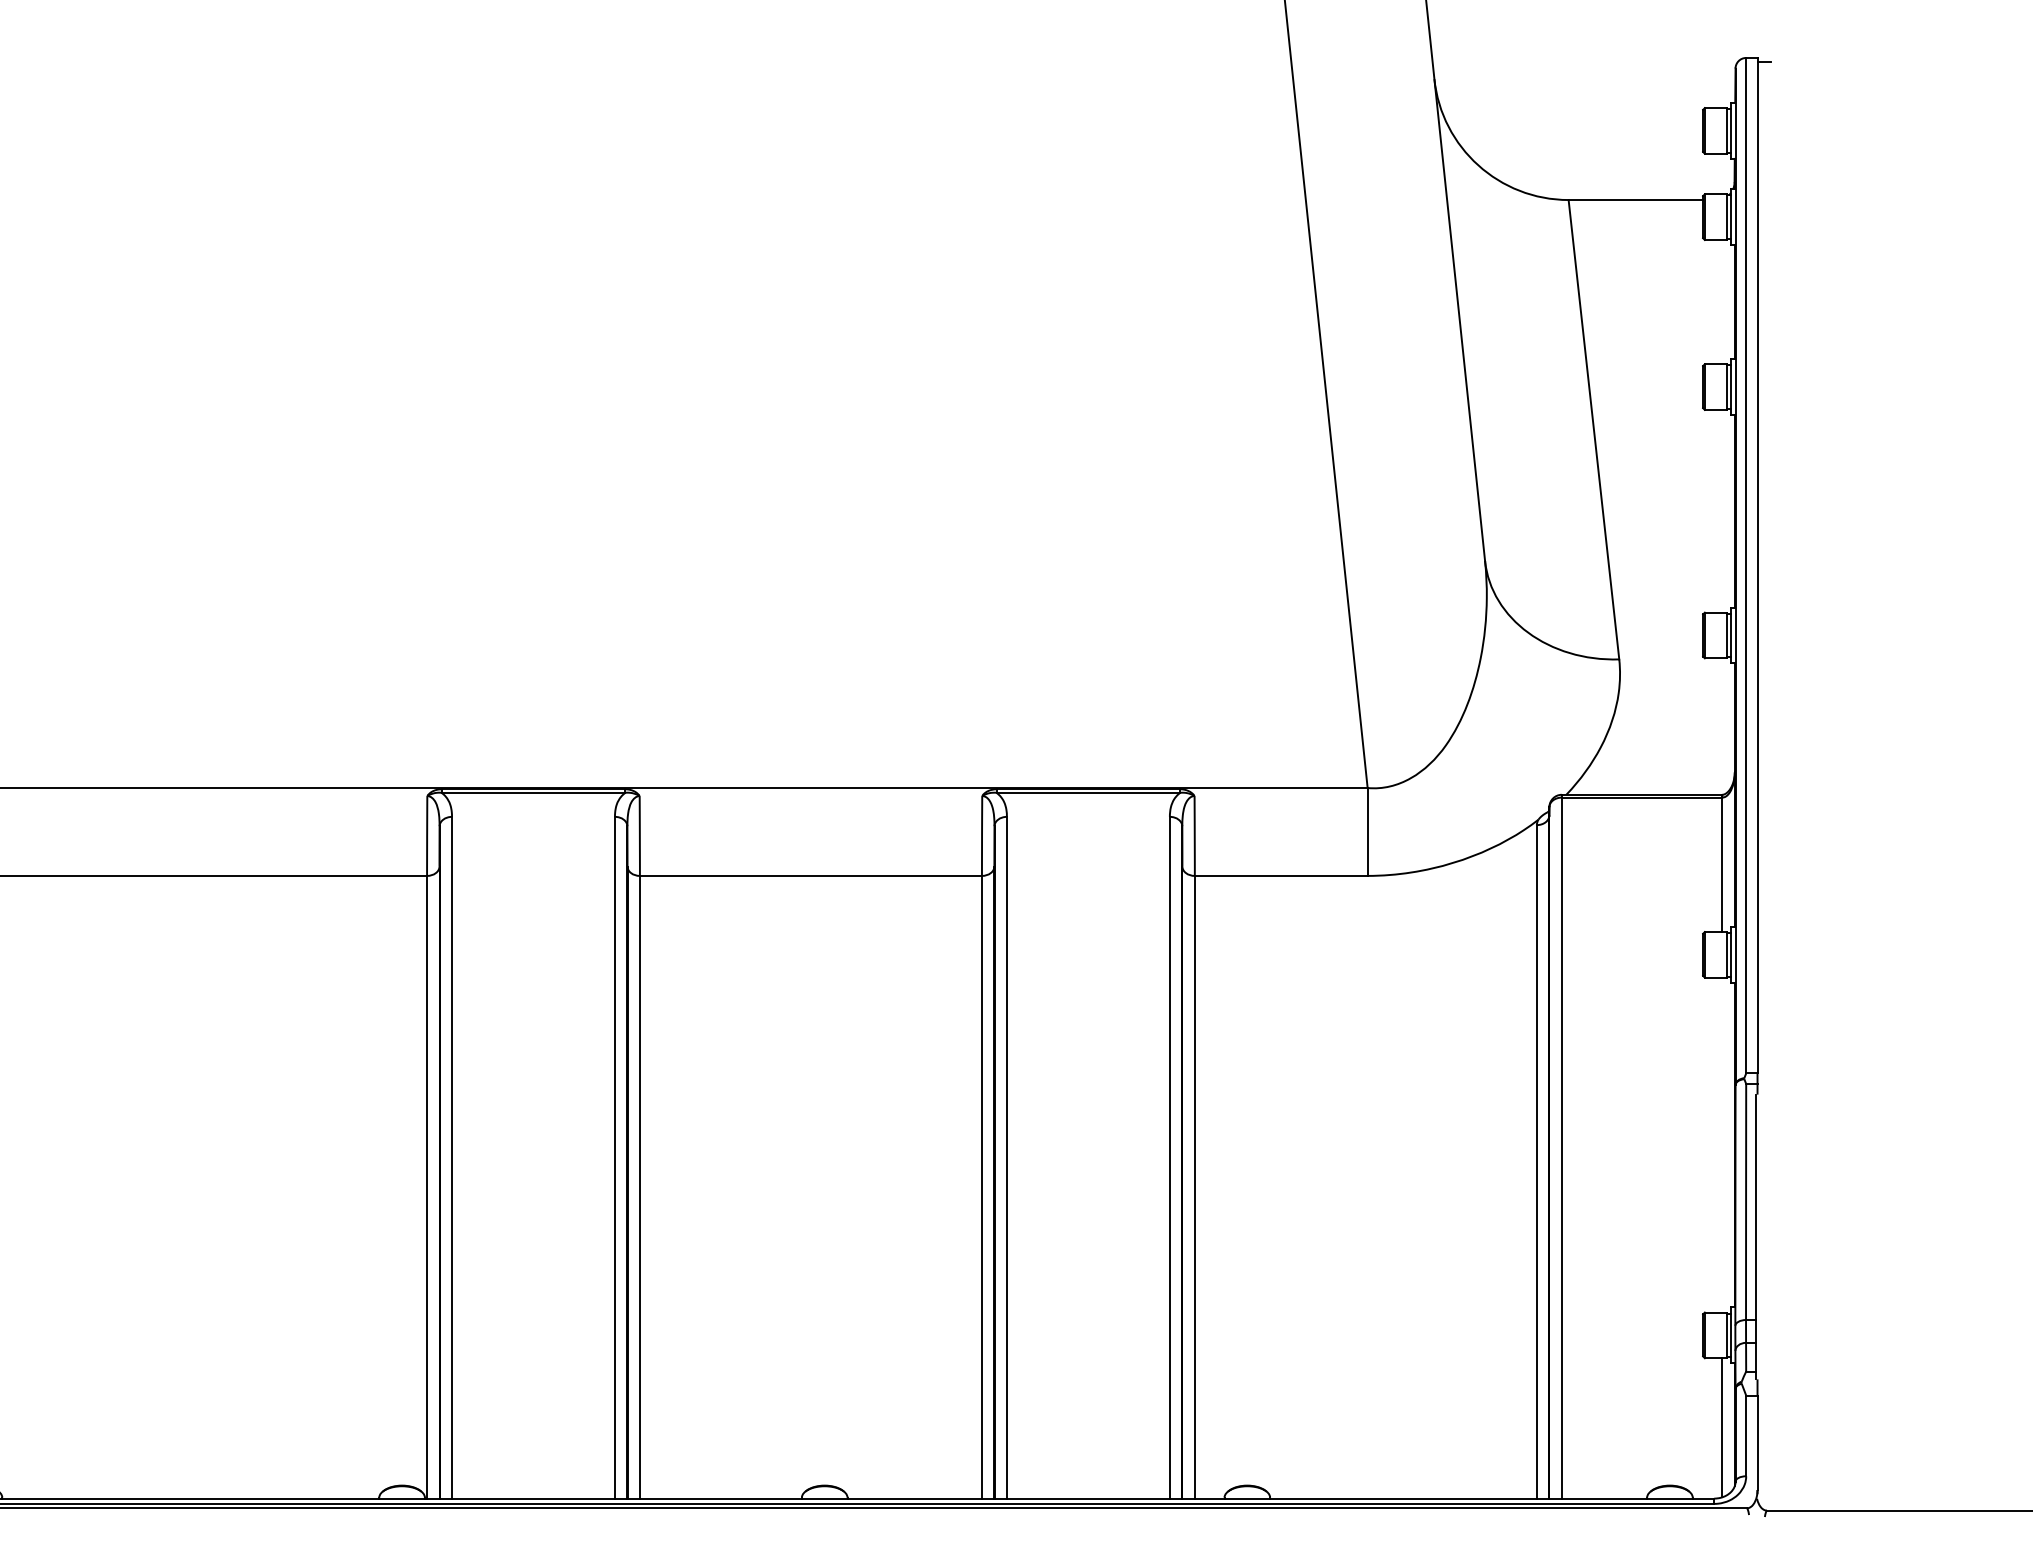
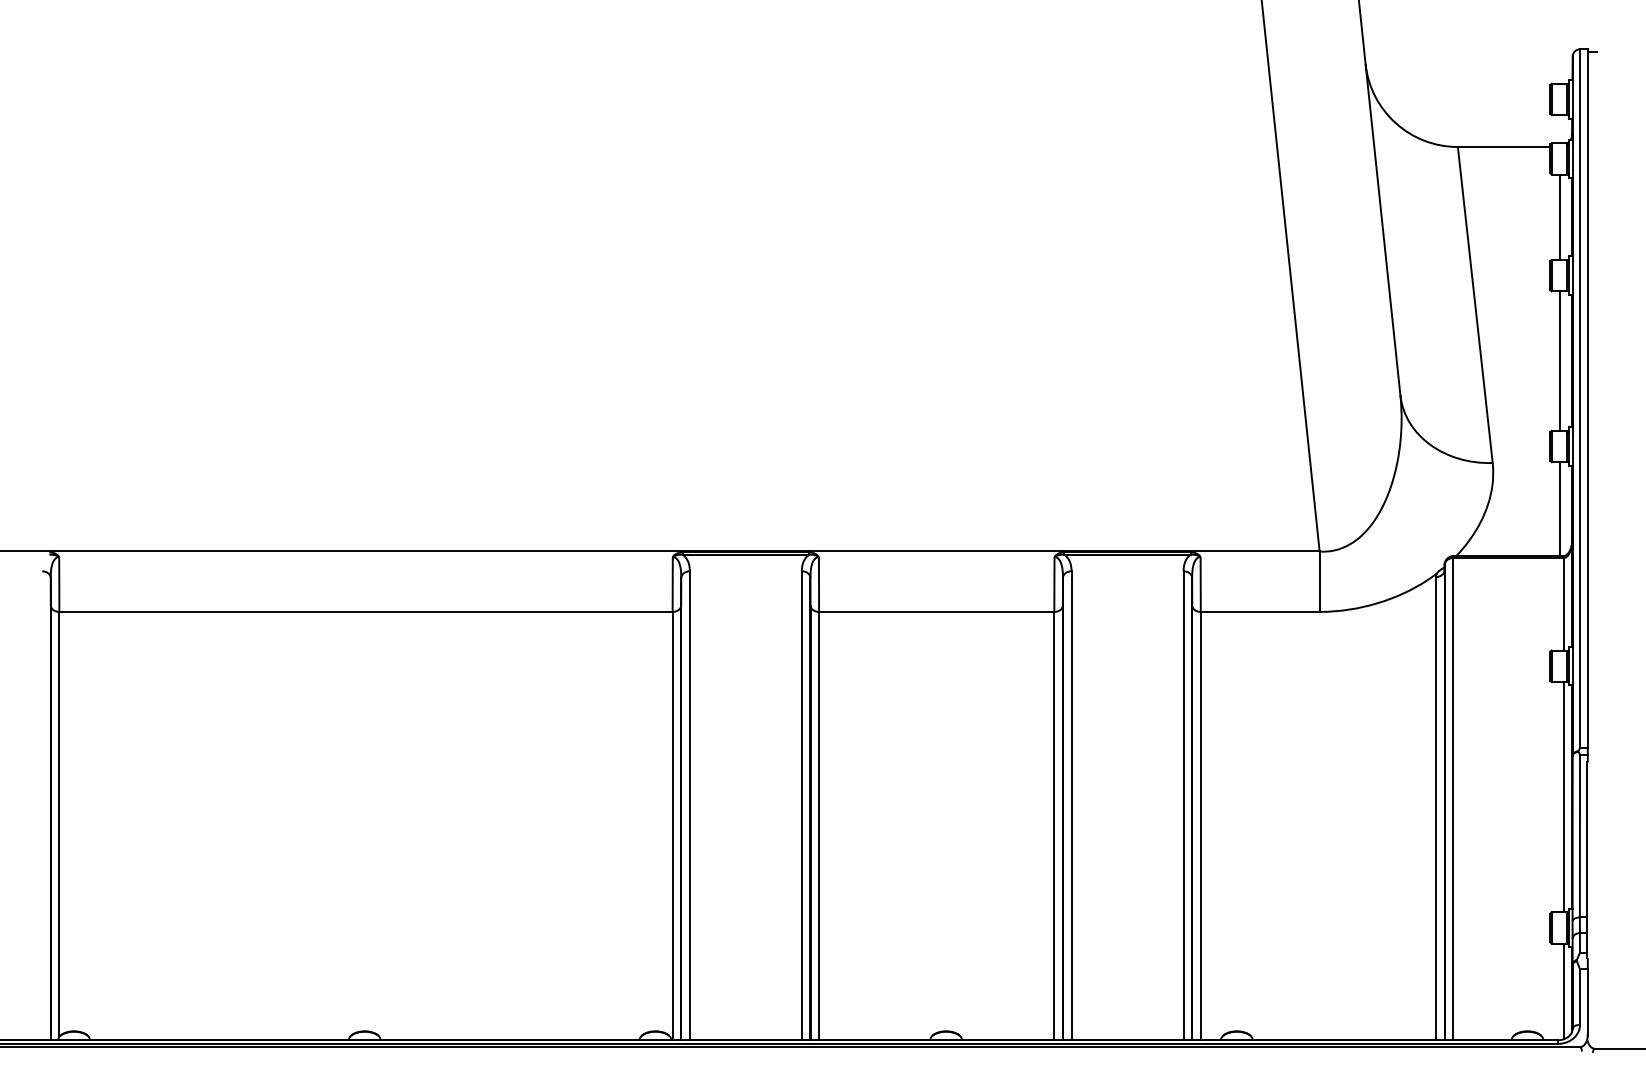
line: (1716, 302) -> (1559, 217), added
line: (1716, 510) -> (1559, 360), added
line: (1716, 727) -> (1559, 509), added
line: (1722, 1144) -> (1563, 796), added

